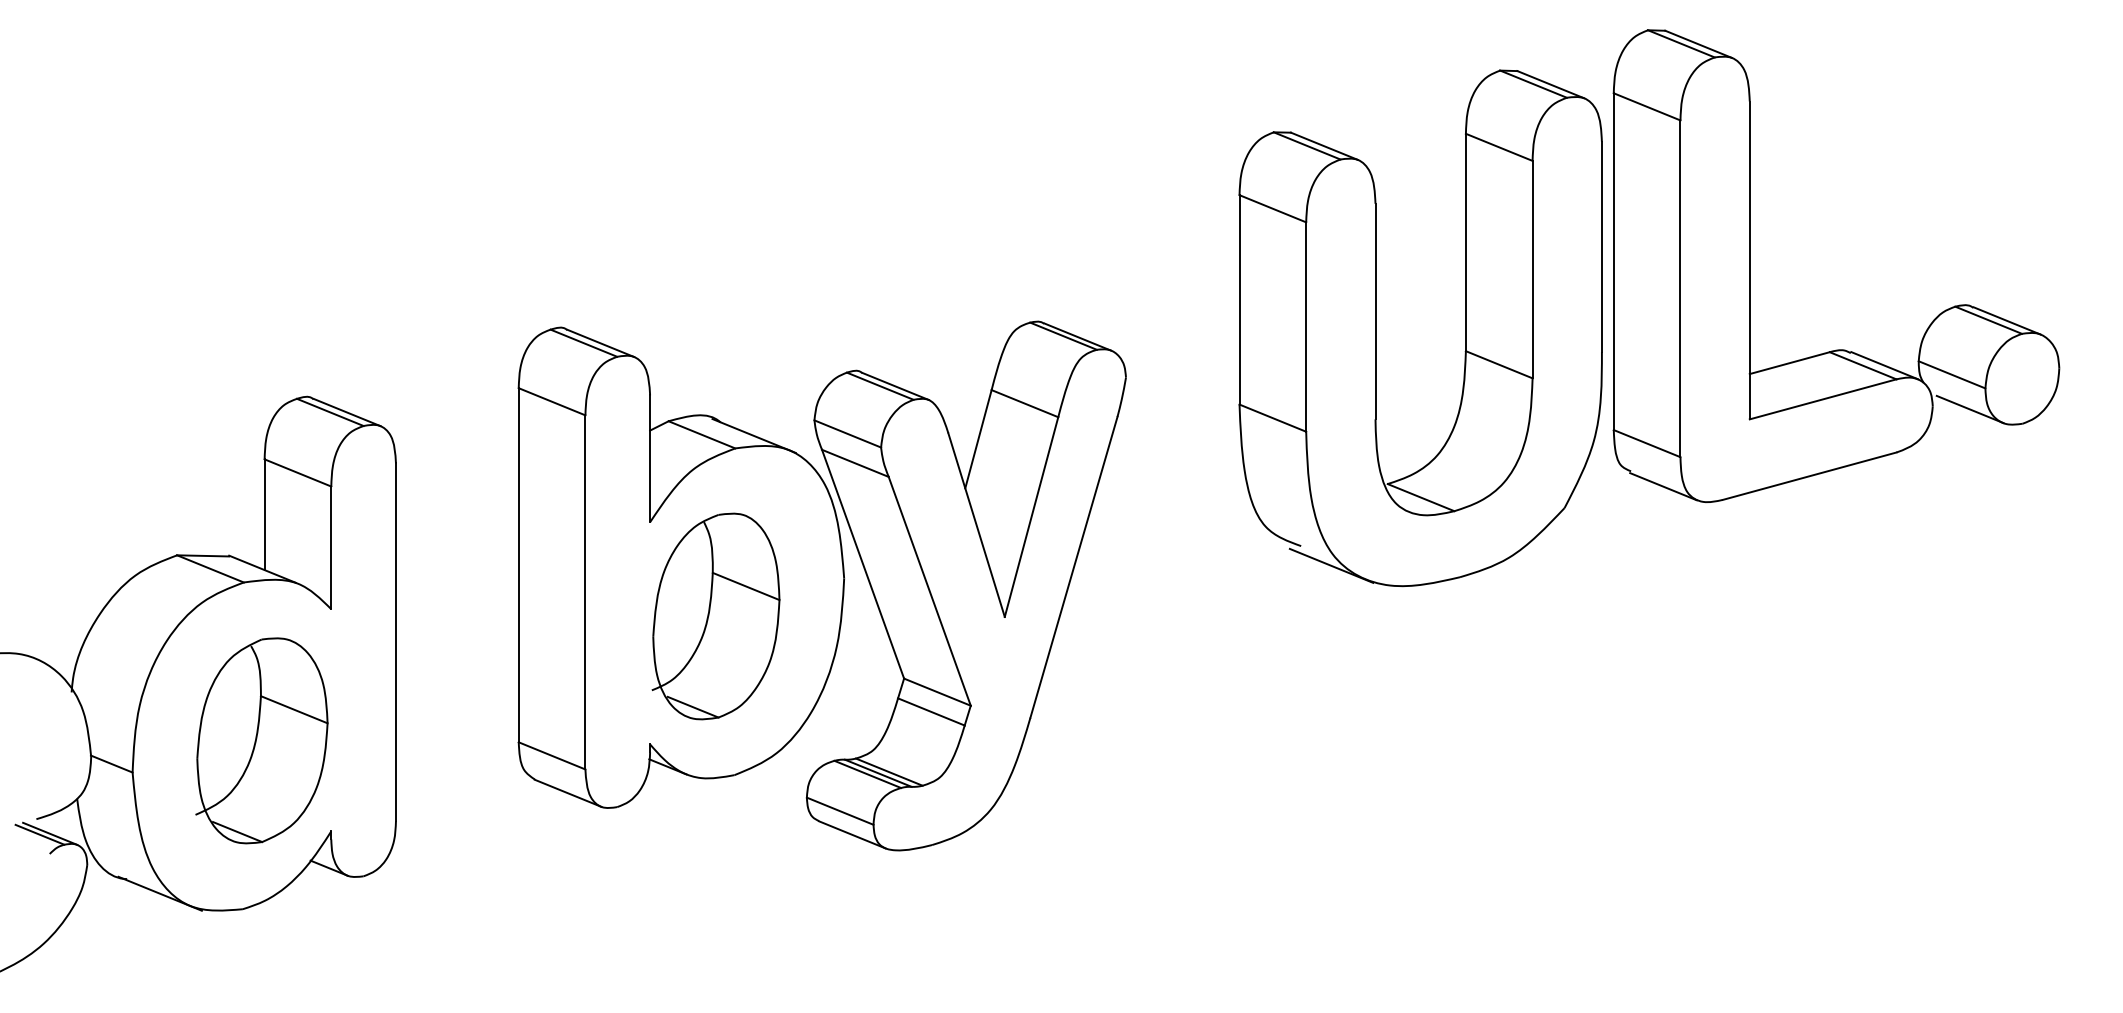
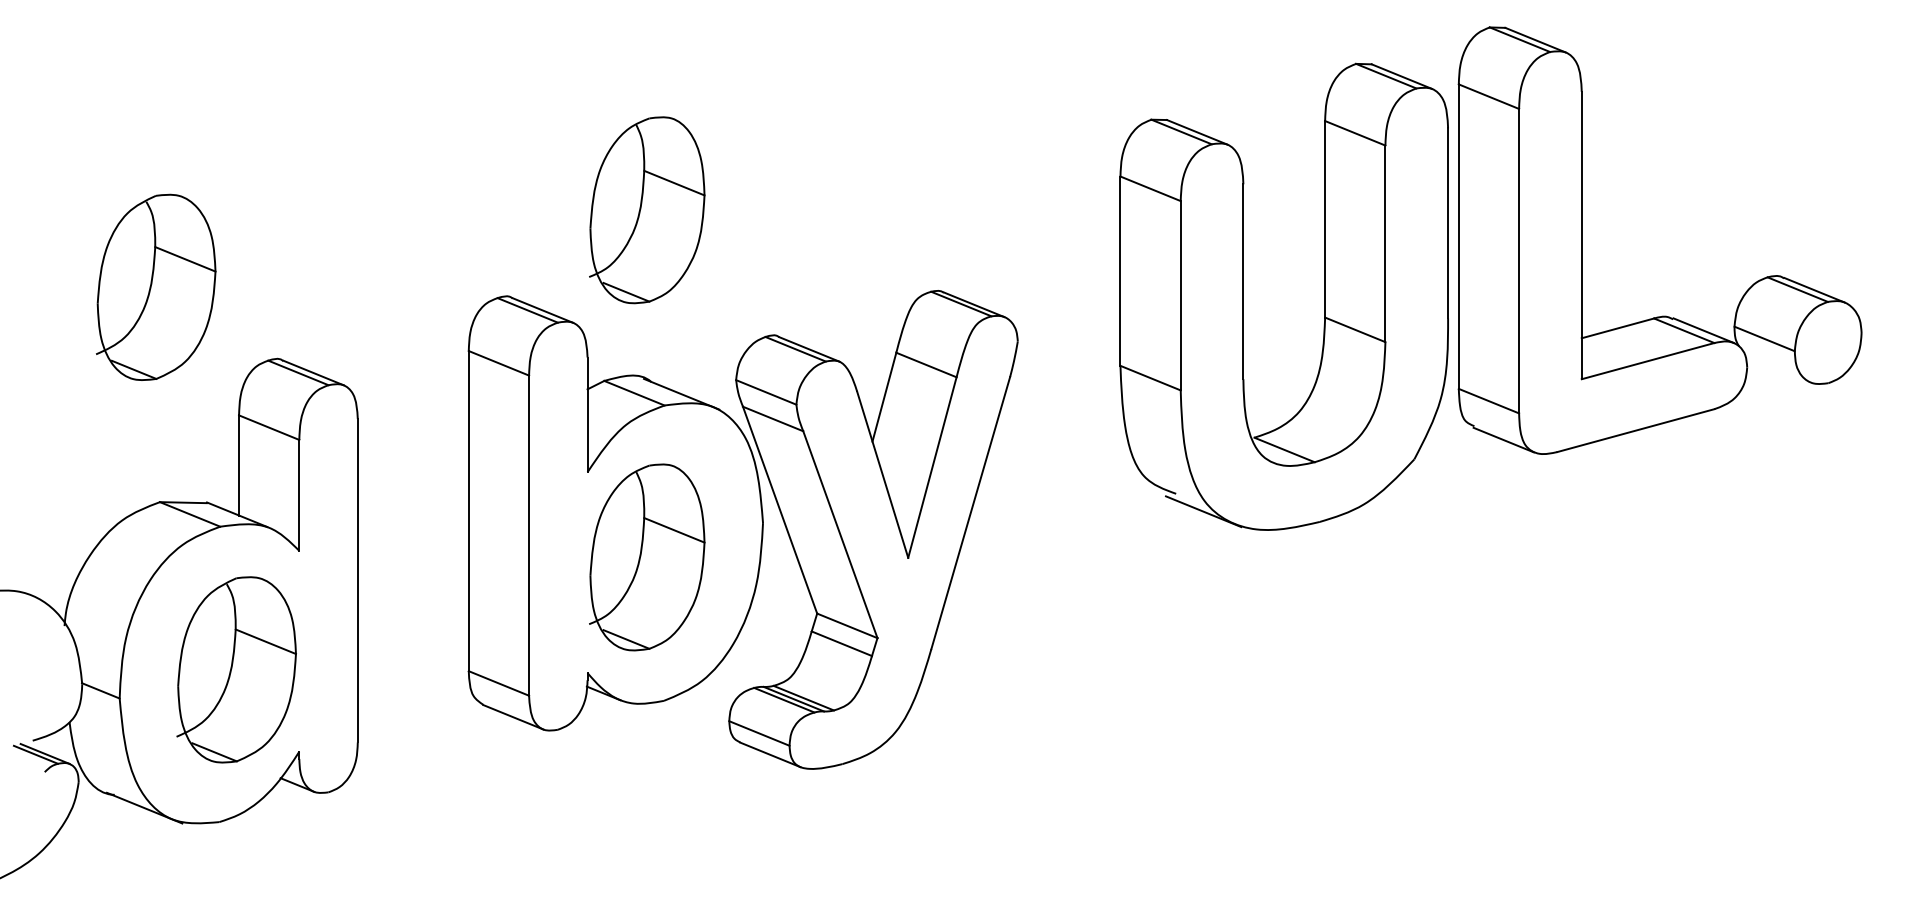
part: (715, 232) -> (646, 210), added
part: (172, 317) -> (155, 287), added
line: (1969, 409) -> (1780, 370), removed

